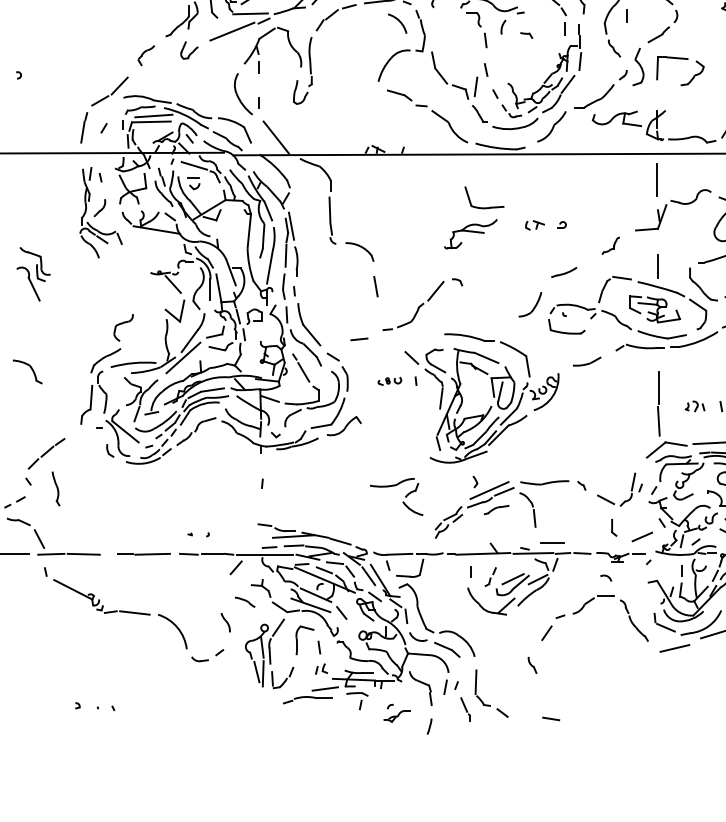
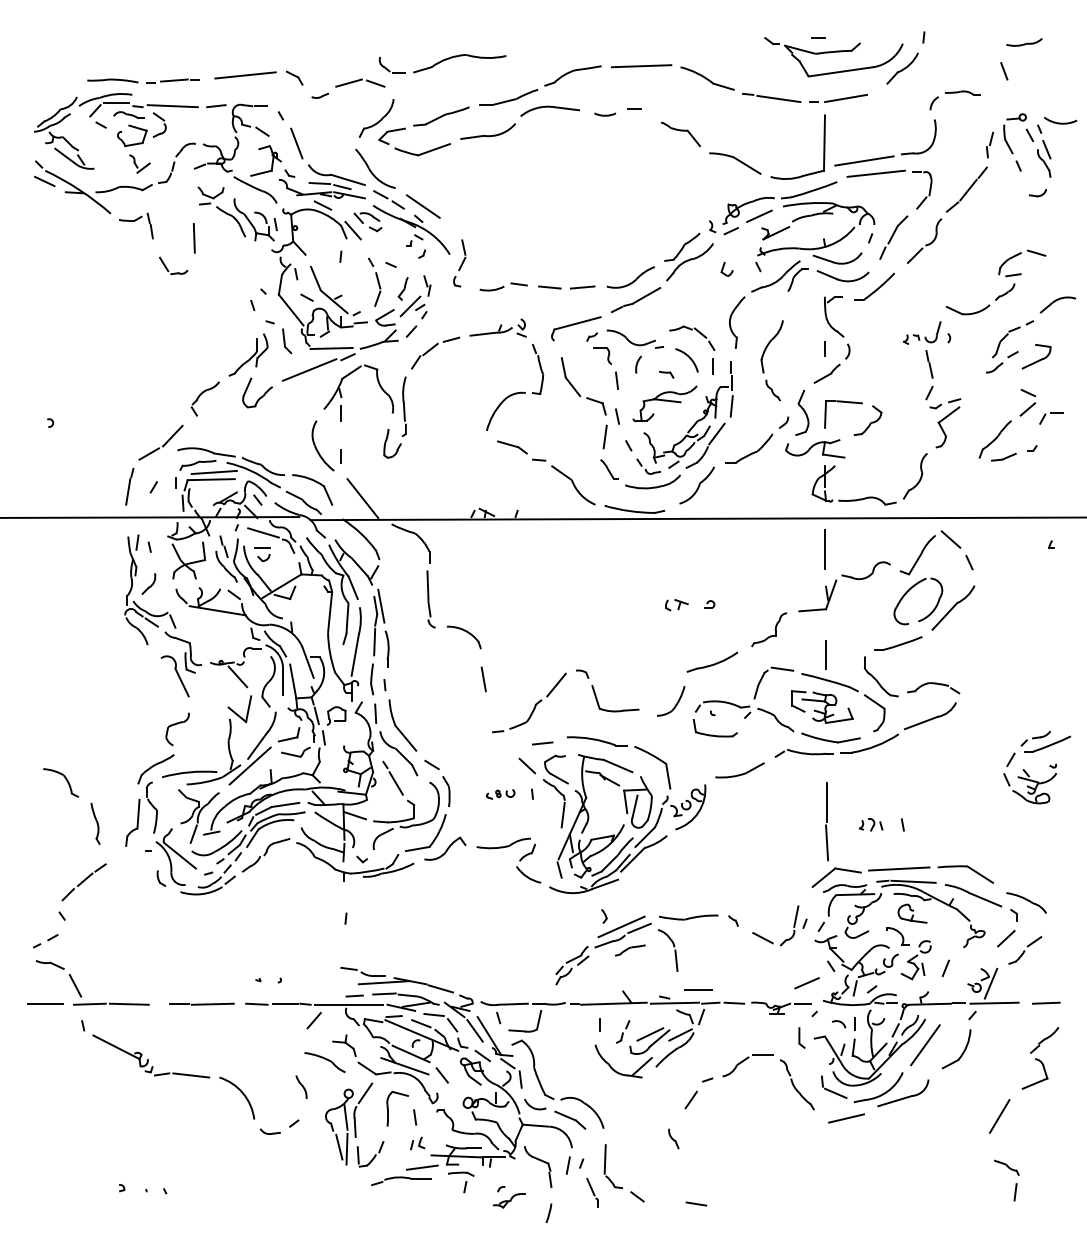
line: (627, 15) -> (824, 348), moved
arc: (398, 21) -> (688, 357), moved
part: (189, 50) -> (257, 392), size x1.43
part: (145, 55) -> (204, 398), size x1.43
part: (444, 78) -> (576, 389), moved
part: (617, 118) -> (815, 448), moved
part: (484, 207) -> (615, 710), moved
part: (470, 233) -> (664, 403), moved
part: (610, 245) -> (768, 629), size x1.67
part: (564, 271) -> (712, 661), size x1.67
part: (33, 274) -> (181, 664), moved
line: (359, 339) -> (542, 743), moved
part: (586, 361) -> (739, 770), size x1.43
part: (55, 488) -> (95, 823), moved
part: (402, 501) -> (516, 866), moved
part: (613, 527) -> (801, 1037), moved
arc: (606, 576) -> (839, 1022), moved
part: (244, 602) -> (324, 1062), size x1.67

